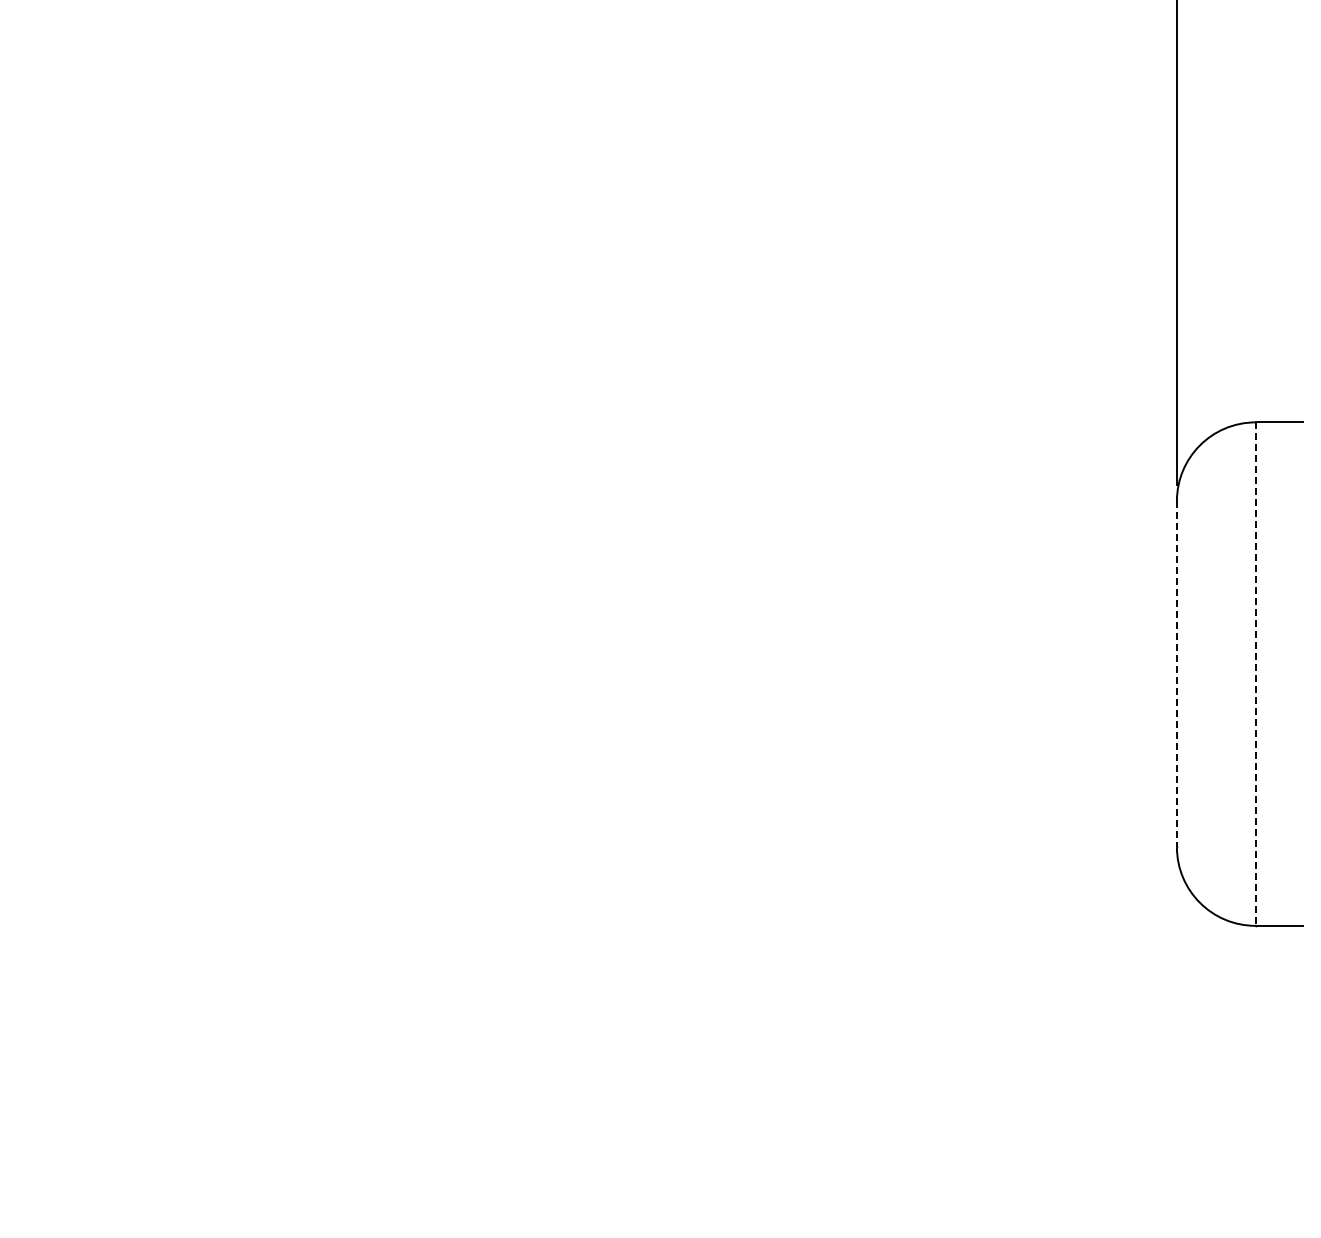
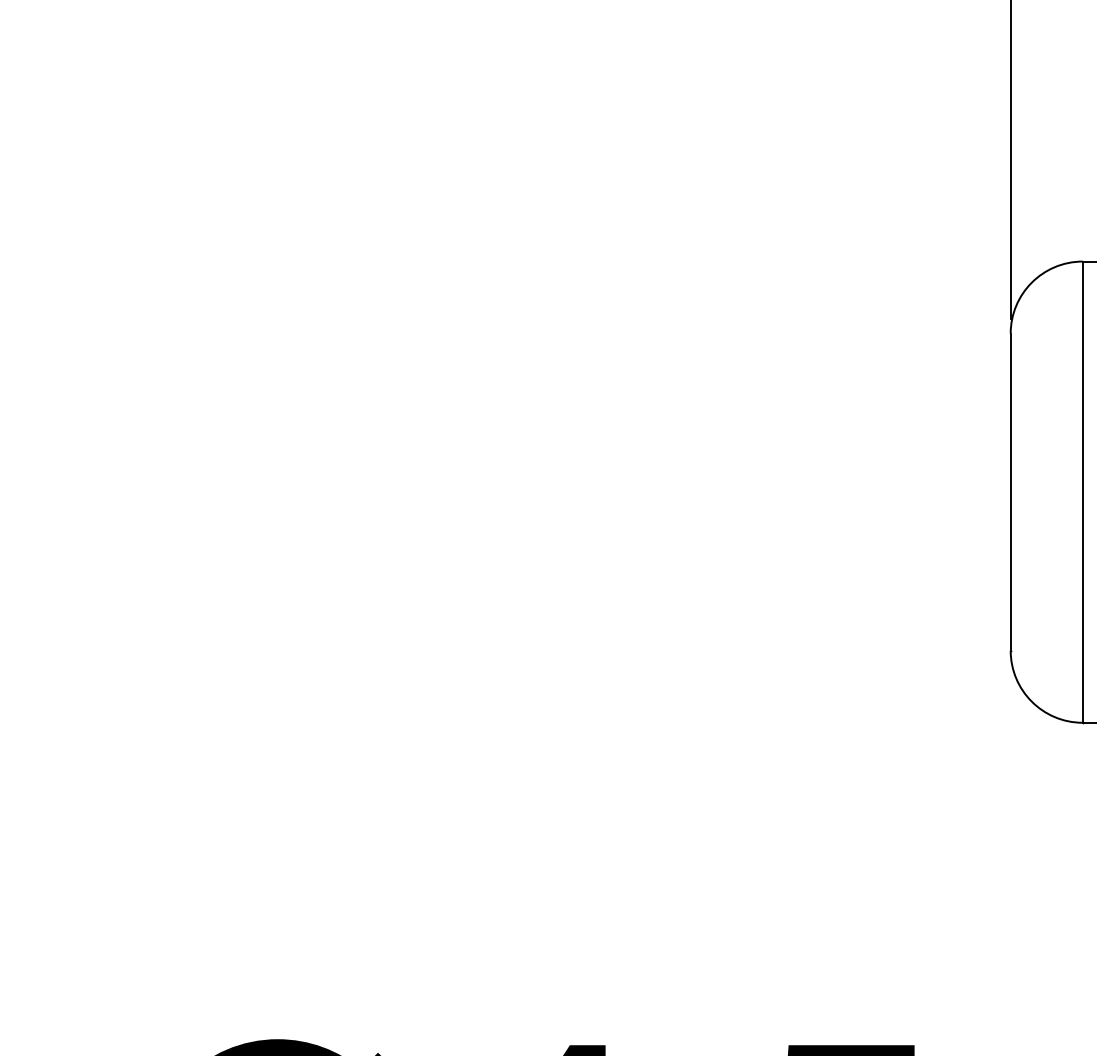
line: (1176, 674) -> (1010, 492), dashed -> solid
line: (1255, 674) -> (1082, 492), dashed -> solid

